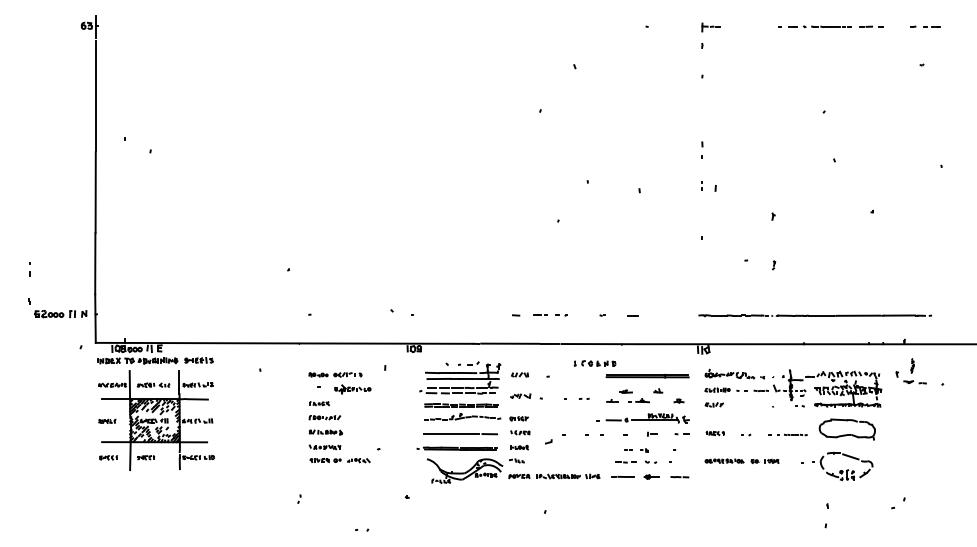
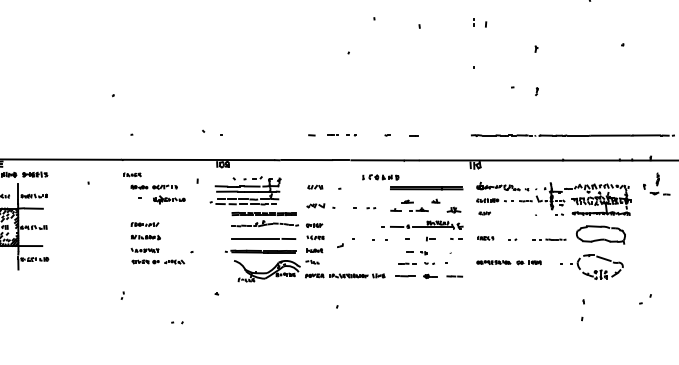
part: (460, 377) -> (245, 190), moved
part: (678, 400) -> (453, 209), size x1.6
part: (319, 403) -> (132, 174), moved
part: (713, 404) -> (484, 213), size x0.7

